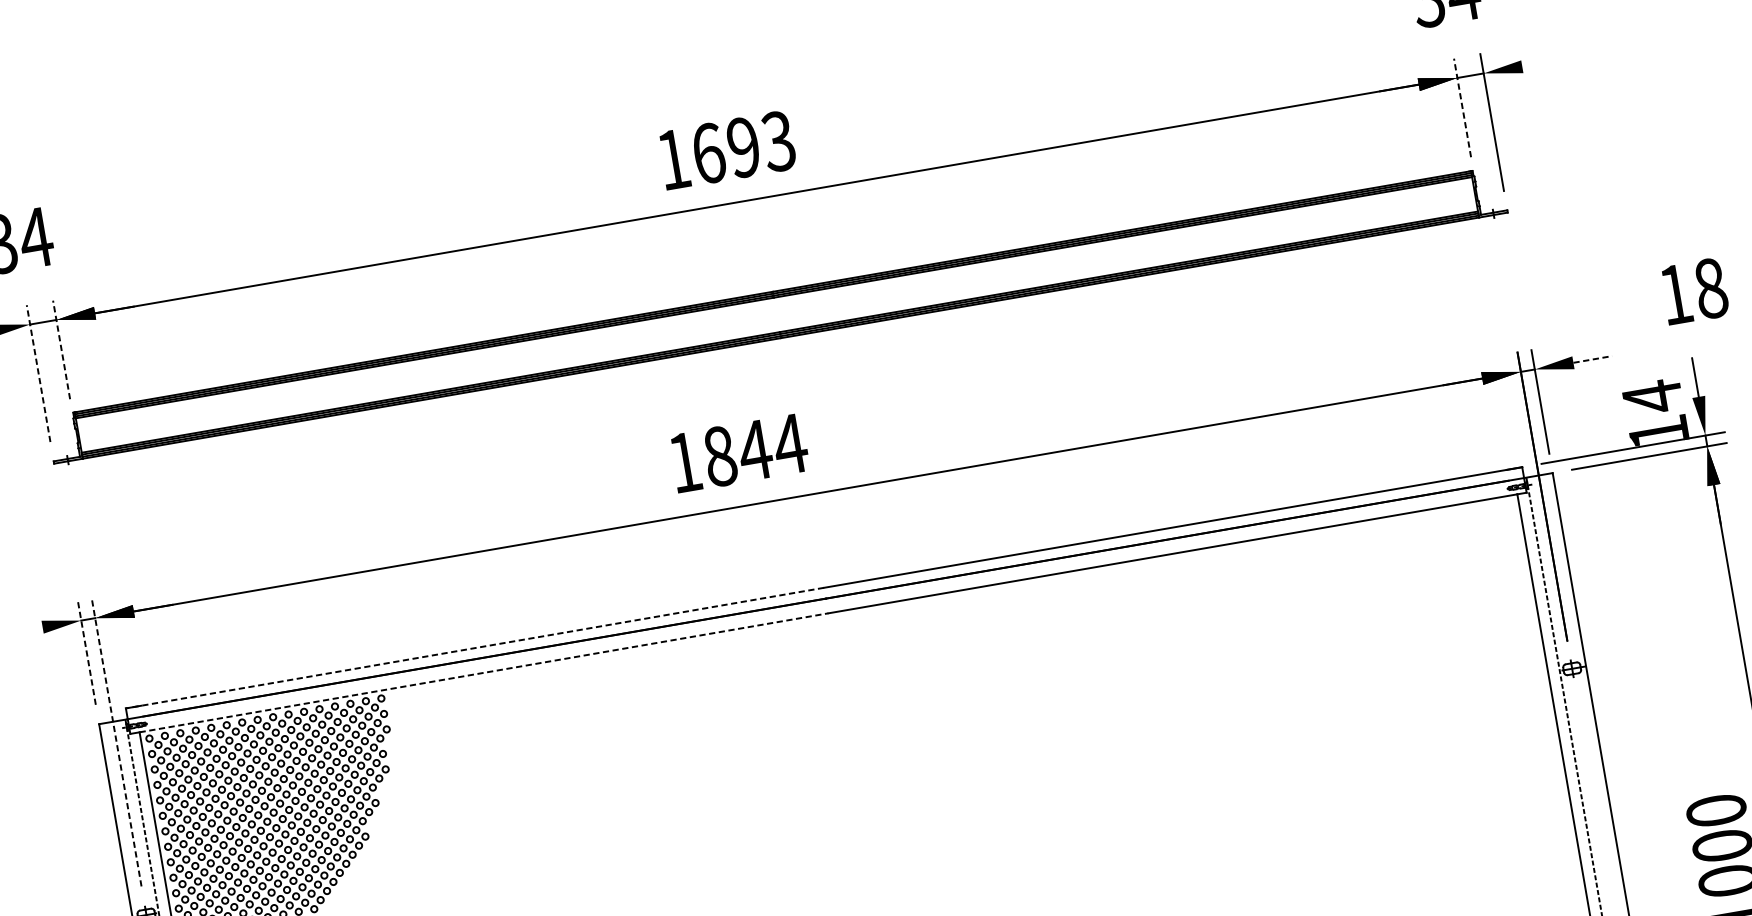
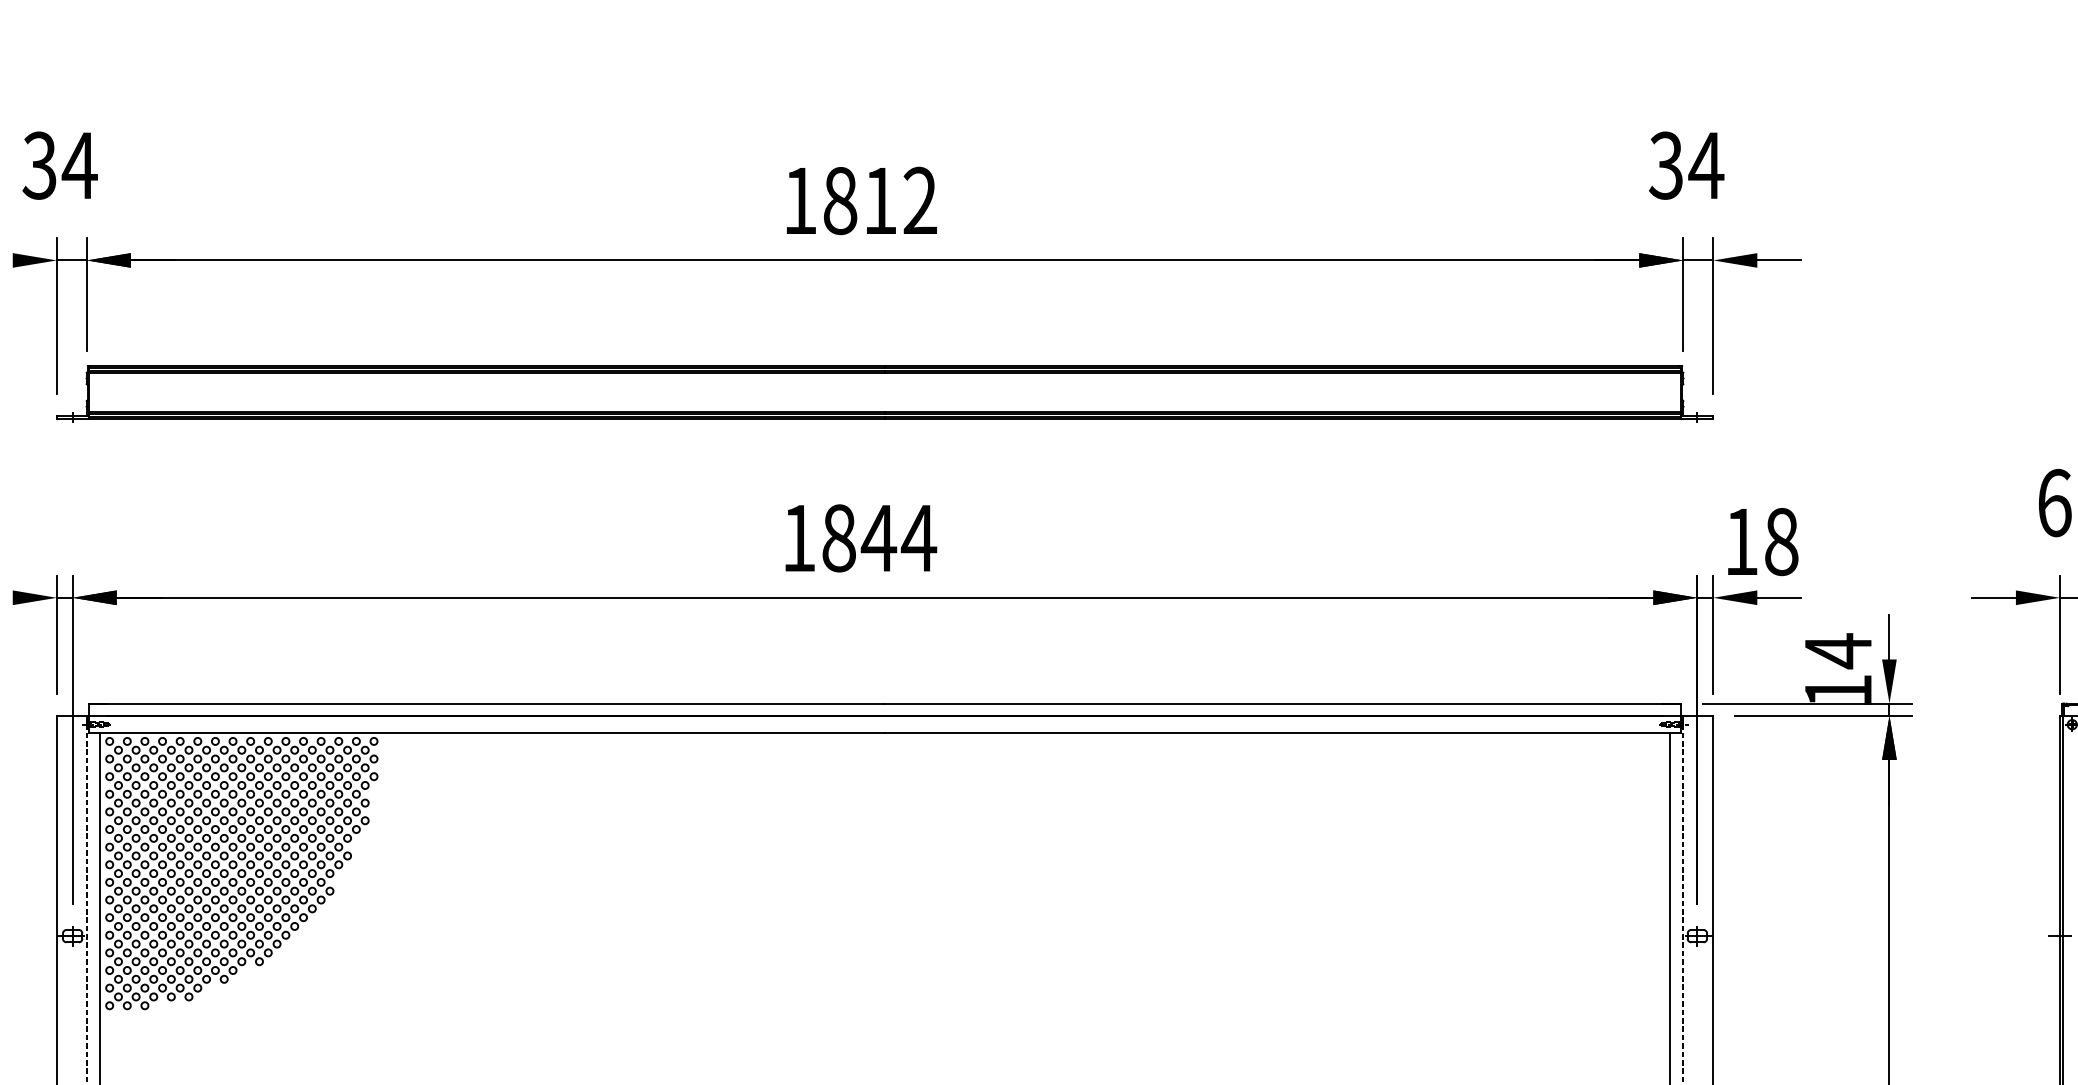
line: (1541, 63) -> (1779, 260), added
line: (1462, 107) -> (1683, 294), dashed -> solid
text: (743, 147) -> (880, 200), 1693 -> 1812
text: (1695, 291) -> (1763, 542), moved
line: (61, 349) -> (86, 294), dashed -> solid
line: (1592, 359) -> (1779, 597), dashed -> solid
line: (38, 373) -> (56, 316), dashed -> solid
text: (739, 453) -> (861, 538), moved
line: (475, 648) -> (487, 703), dashed -> solid
line: (86, 652) -> (56, 634), dashed -> solid
line: (484, 672) -> (492, 732), dashed -> solid
line: (116, 742) -> (72, 739), dashed -> solid

